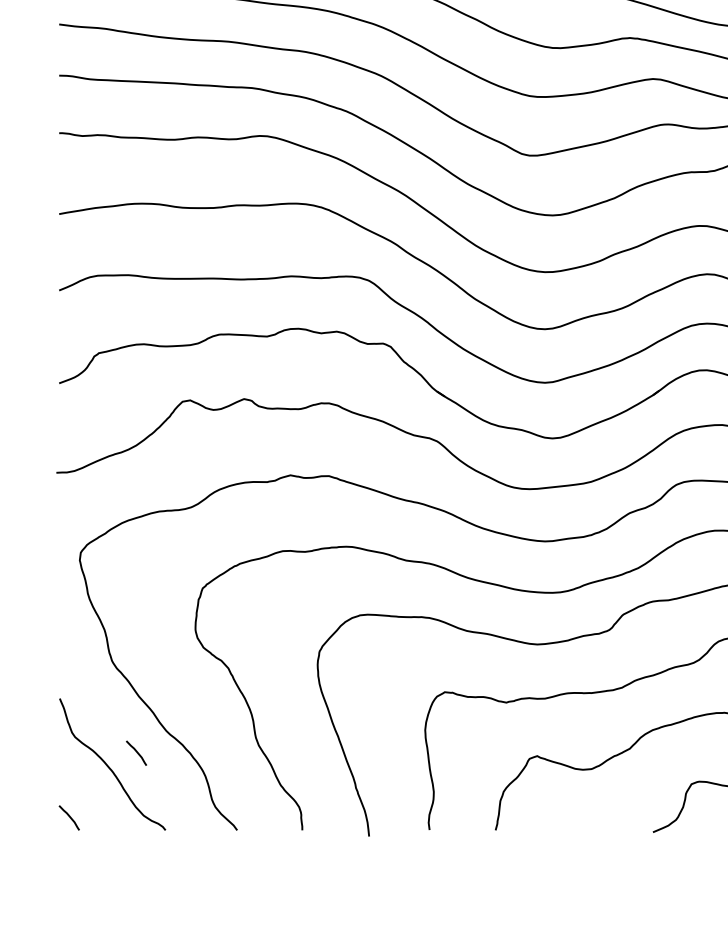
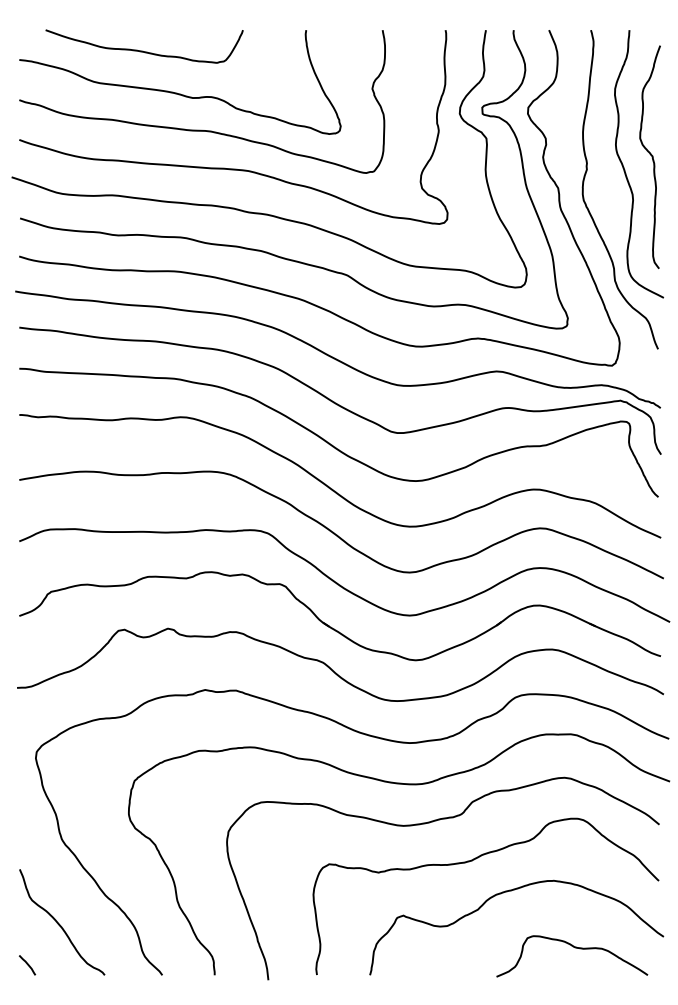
curve: (136, 753) -> (81, 913), removed

